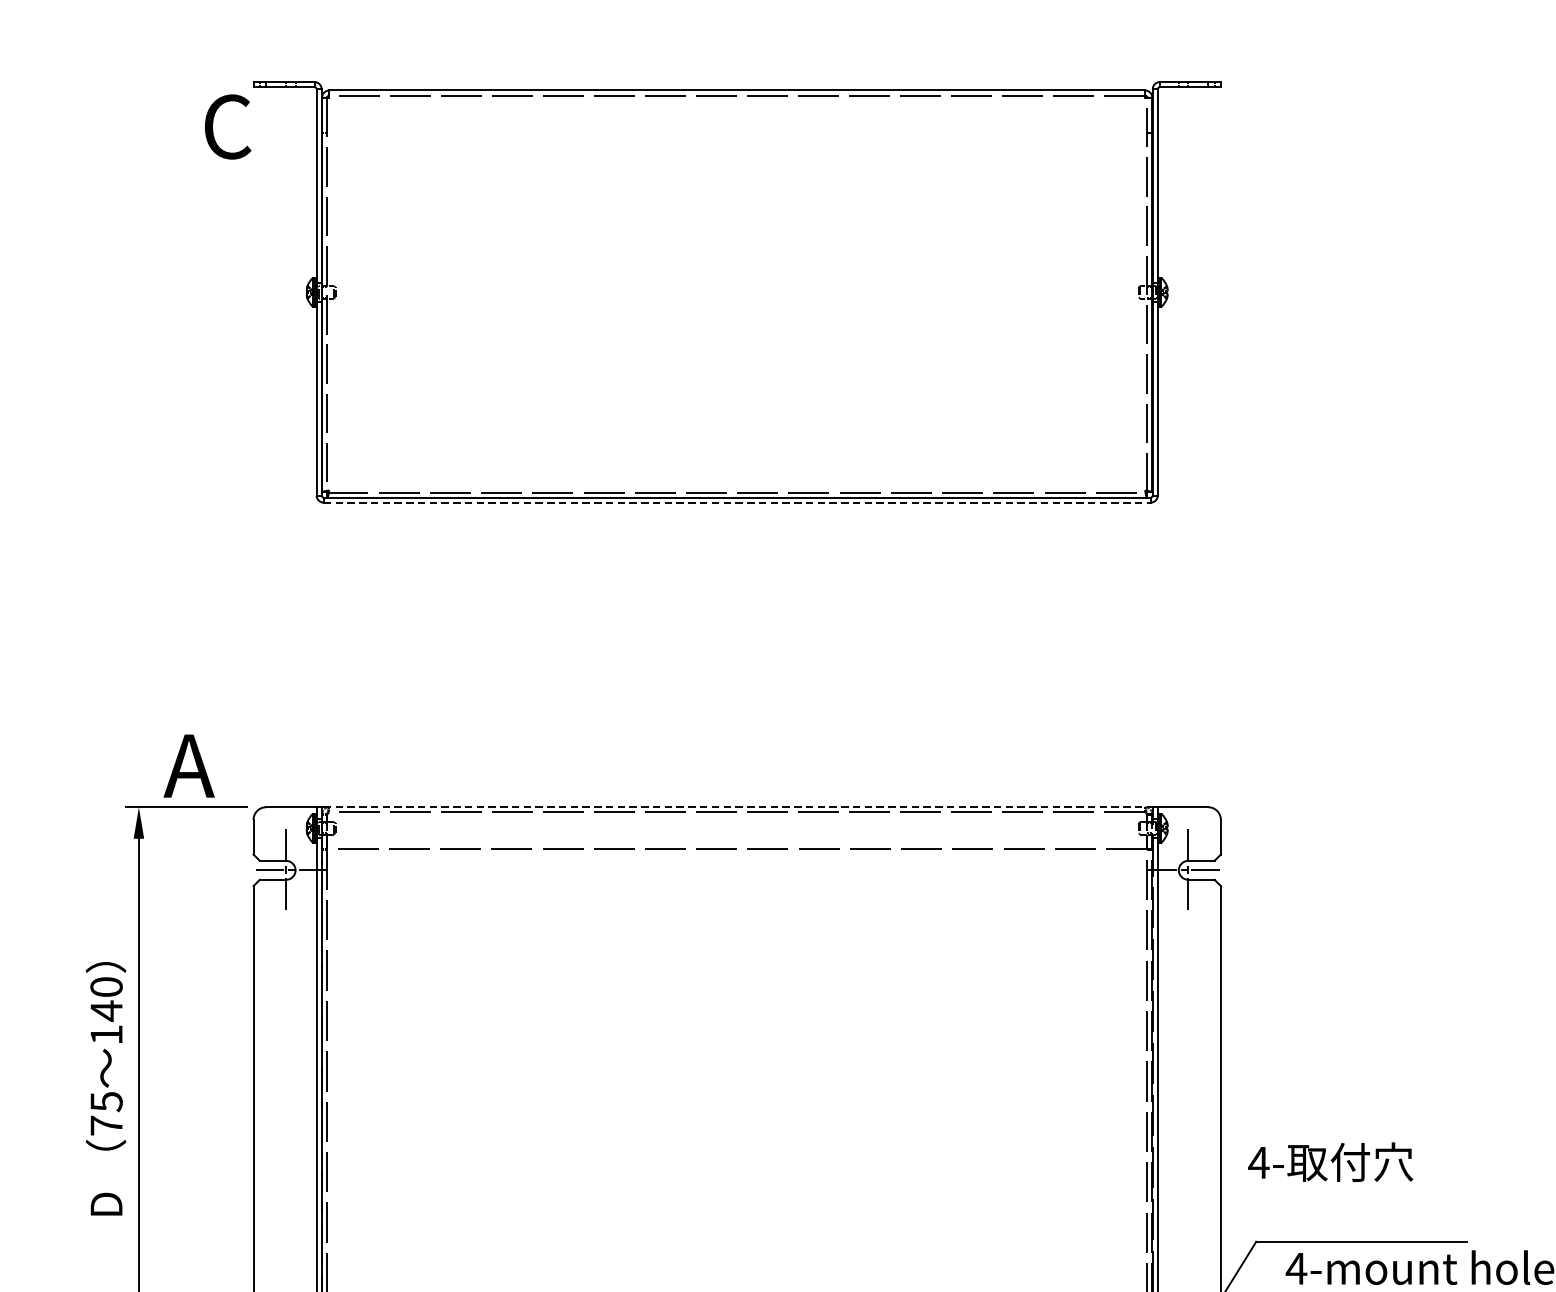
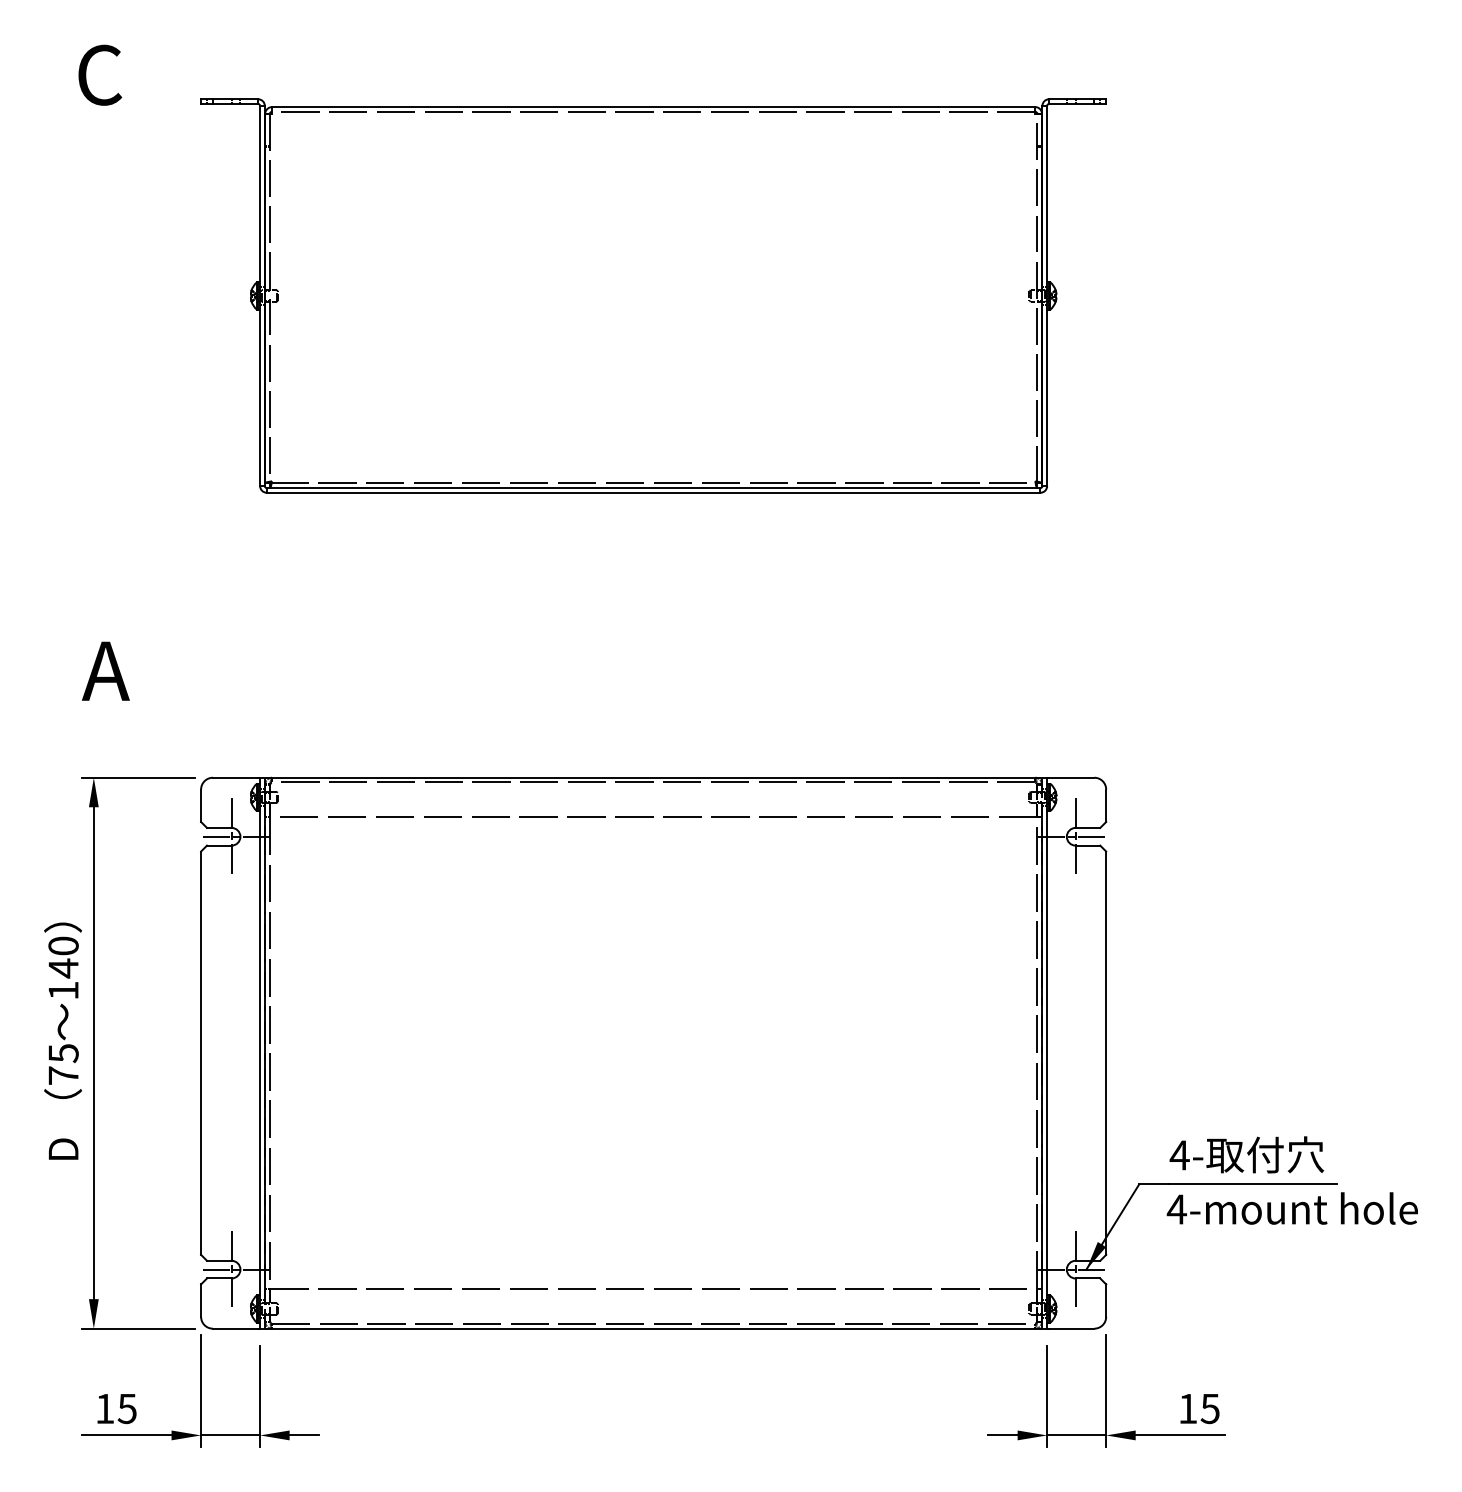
text: (228, 126) -> (100, 74), moved
line: (737, 502) -> (653, 492), dashed -> solid
text: (188, 765) -> (105, 670), moved
line: (737, 806) -> (653, 777), dashed -> solid
text: (1330, 1161) -> (1246, 1154), moved

